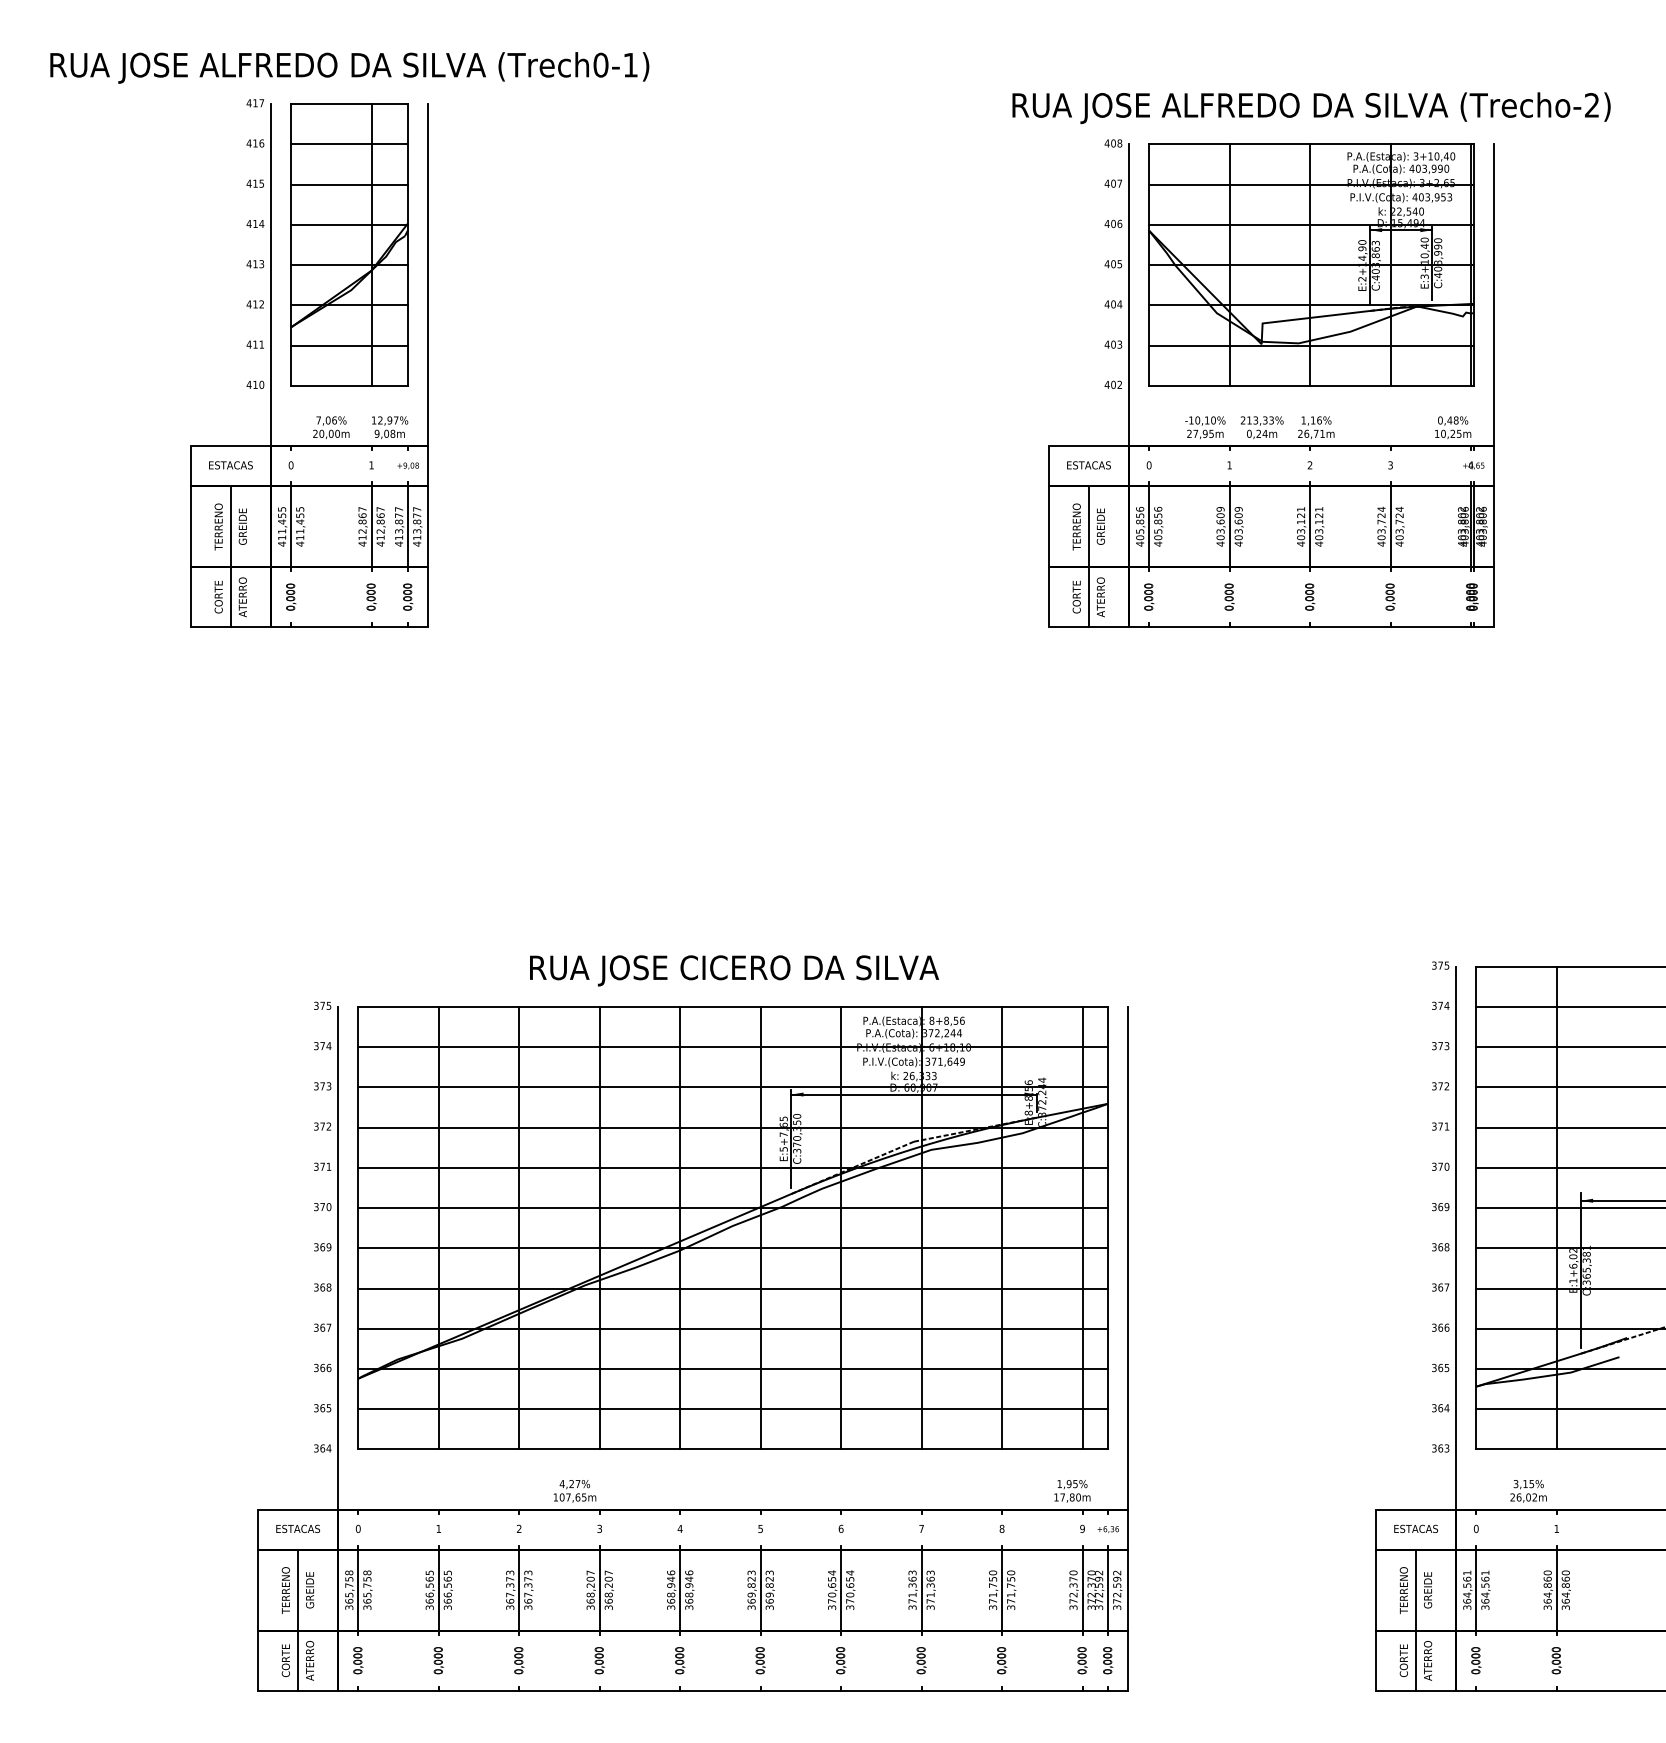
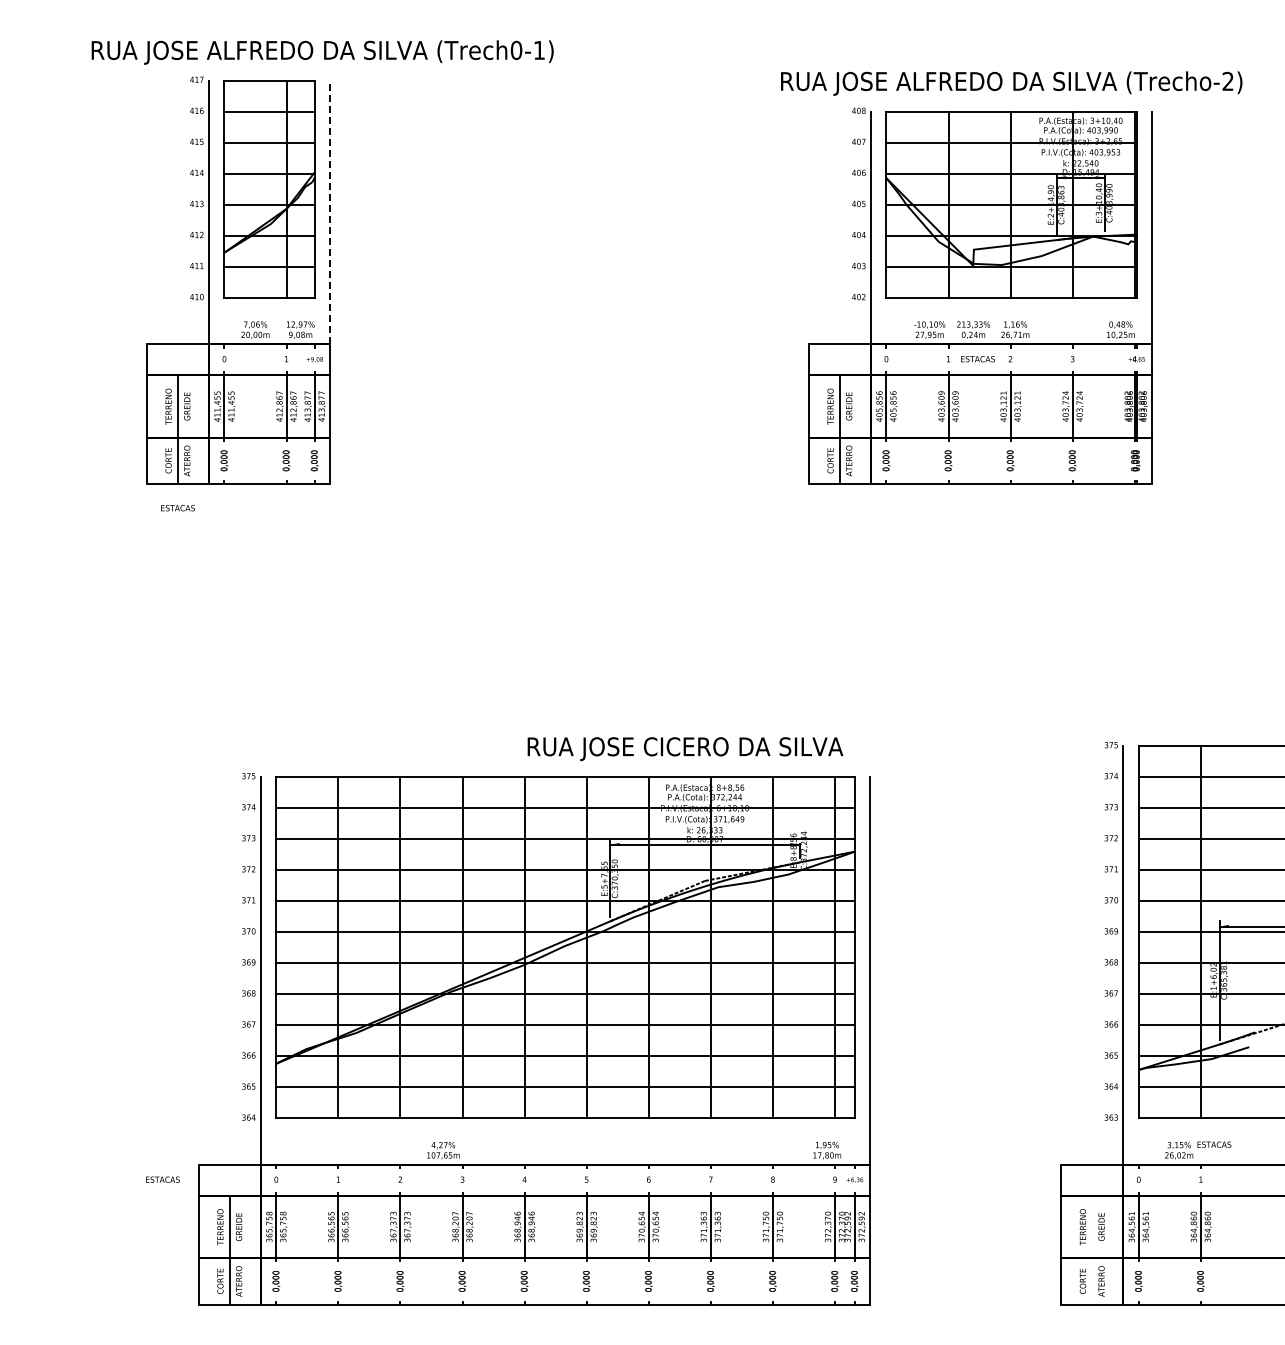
text: (349, 67) -> (322, 52), moved
line: (428, 275) -> (330, 212), solid -> dashed
text: (230, 465) -> (177, 508), moved
text: (1088, 465) -> (977, 359), moved
text: (734, 971) -> (685, 749), moved
text: (297, 1528) -> (162, 1179), moved
text: (1416, 1528) -> (1214, 1144), moved
line: (1416, 1620) -> (1092, 1250), removed

